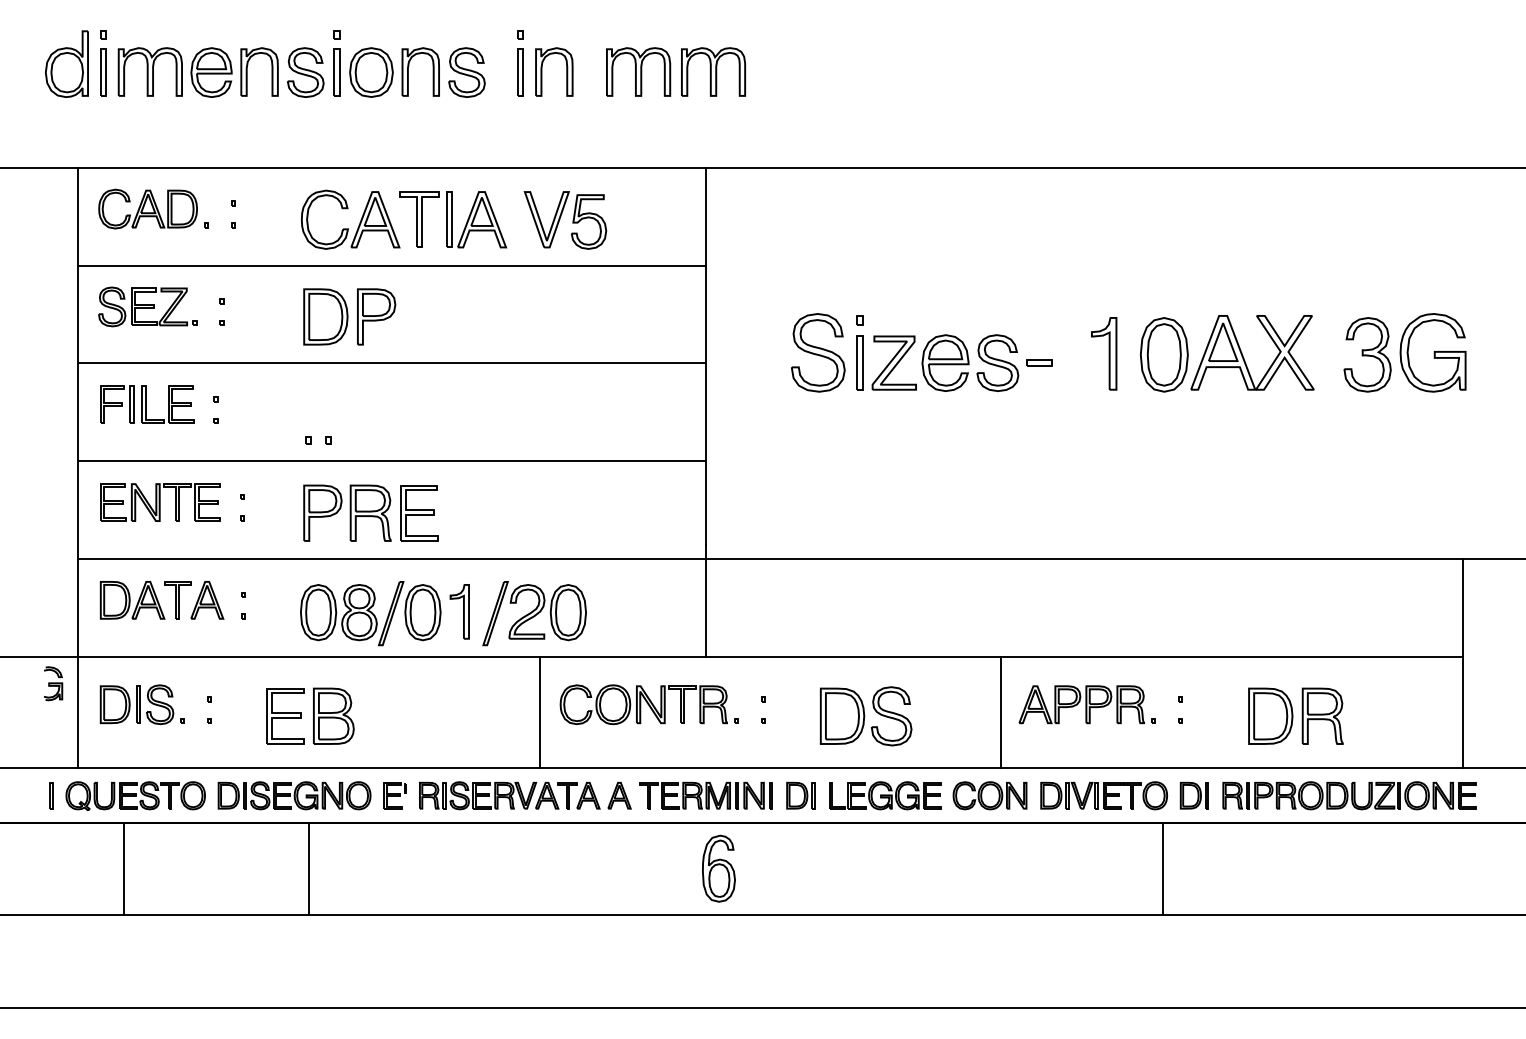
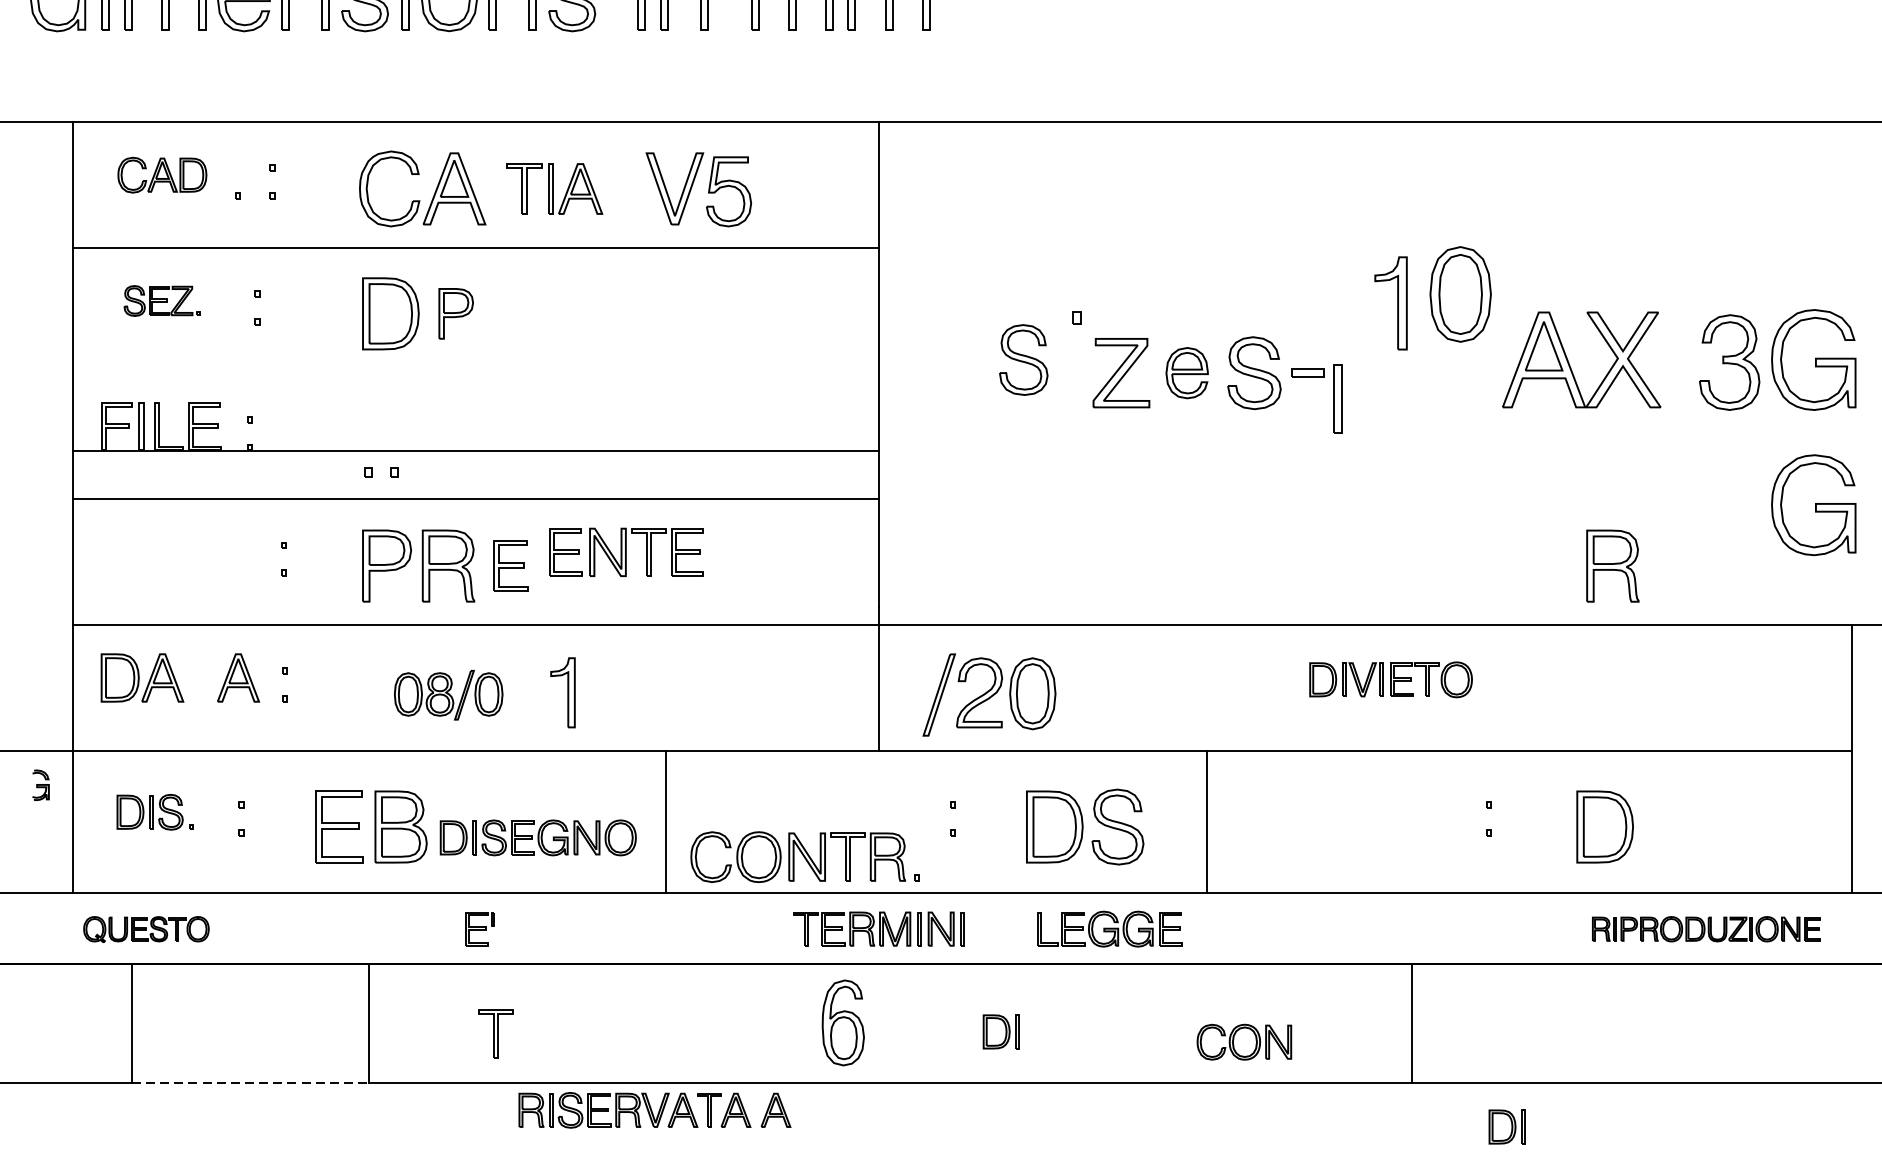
part: (147, 208) -> (161, 174), size x0.7
part: (453, 219) -> (554, 188), size x0.7
part: (147, 306) -> (161, 300), size x0.6
part: (376, 316) -> (455, 313), size x0.7
part: (818, 352) -> (1023, 359), size x0.7
part: (1104, 353) -> (1391, 302), moved
part: (1164, 354) -> (1460, 293), moved
part: (859, 362) -> (1337, 398), moved
part: (945, 362) -> (1187, 372), size x0.7
line: (391, 363) -> (475, 450), moved
part: (1432, 465) -> (1813, 504), added
part: (160, 502) -> (626, 552), moved
part: (419, 513) -> (511, 566), size x0.7
part: (177, 600) -> (495, 1034), moved
part: (370, 613) -> (448, 694), size x0.6
part: (534, 613) -> (989, 694), moved
part: (53, 683) -> (40, 784), size x0.7
part: (141, 704) -> (153, 811), size x0.7
part: (648, 704) -> (804, 856), moved
part: (1086, 704) -> (1368, 811), removed
line: (1001, 711) -> (1207, 820), moved
part: (1322, 715) -> (1612, 565), moved
line: (50, 795) -> (36, 928), removed
part: (135, 795) -> (146, 928), size x0.7
part: (294, 795) -> (538, 837), moved
part: (525, 795) -> (655, 1110), moved
part: (800, 795) -> (1000, 1031), moved
part: (989, 795) -> (1243, 1041), moved
part: (1104, 795) -> (1391, 679), moved
part: (1193, 795) -> (1505, 1126), moved
part: (1349, 795) -> (1706, 928), size x0.7
part: (718, 868) -> (842, 1022), moved
line: (1162, 869) -> (1412, 1023), moved
line: (217, 915) -> (251, 1083), solid -> dashed

